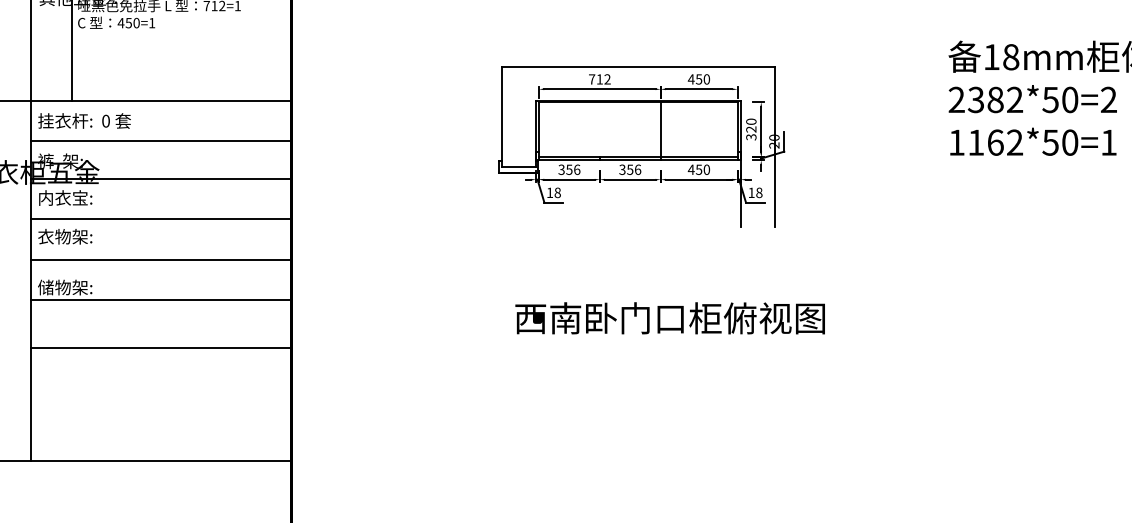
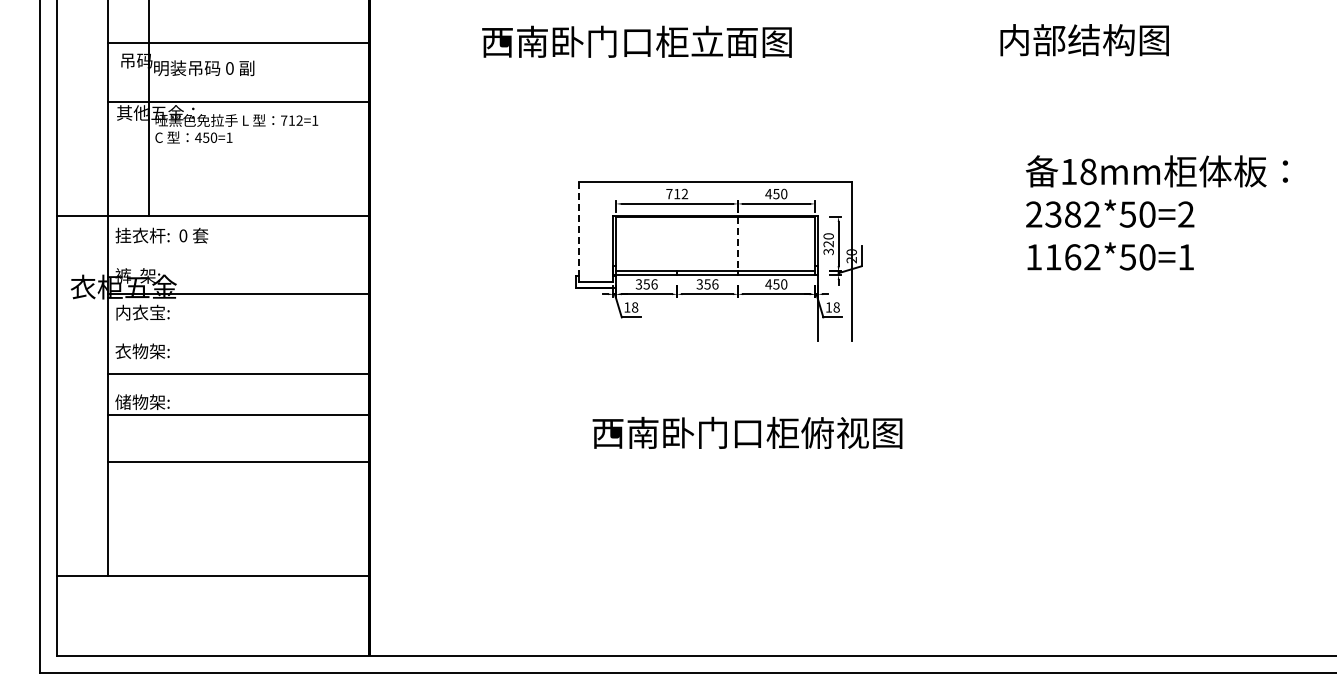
line: (501, 113) -> (578, 228), solid -> dashed
line: (661, 129) -> (738, 244), solid -> dashed
line: (161, 140) -> (238, 255), removed
line: (161, 218) -> (238, 333), removed

